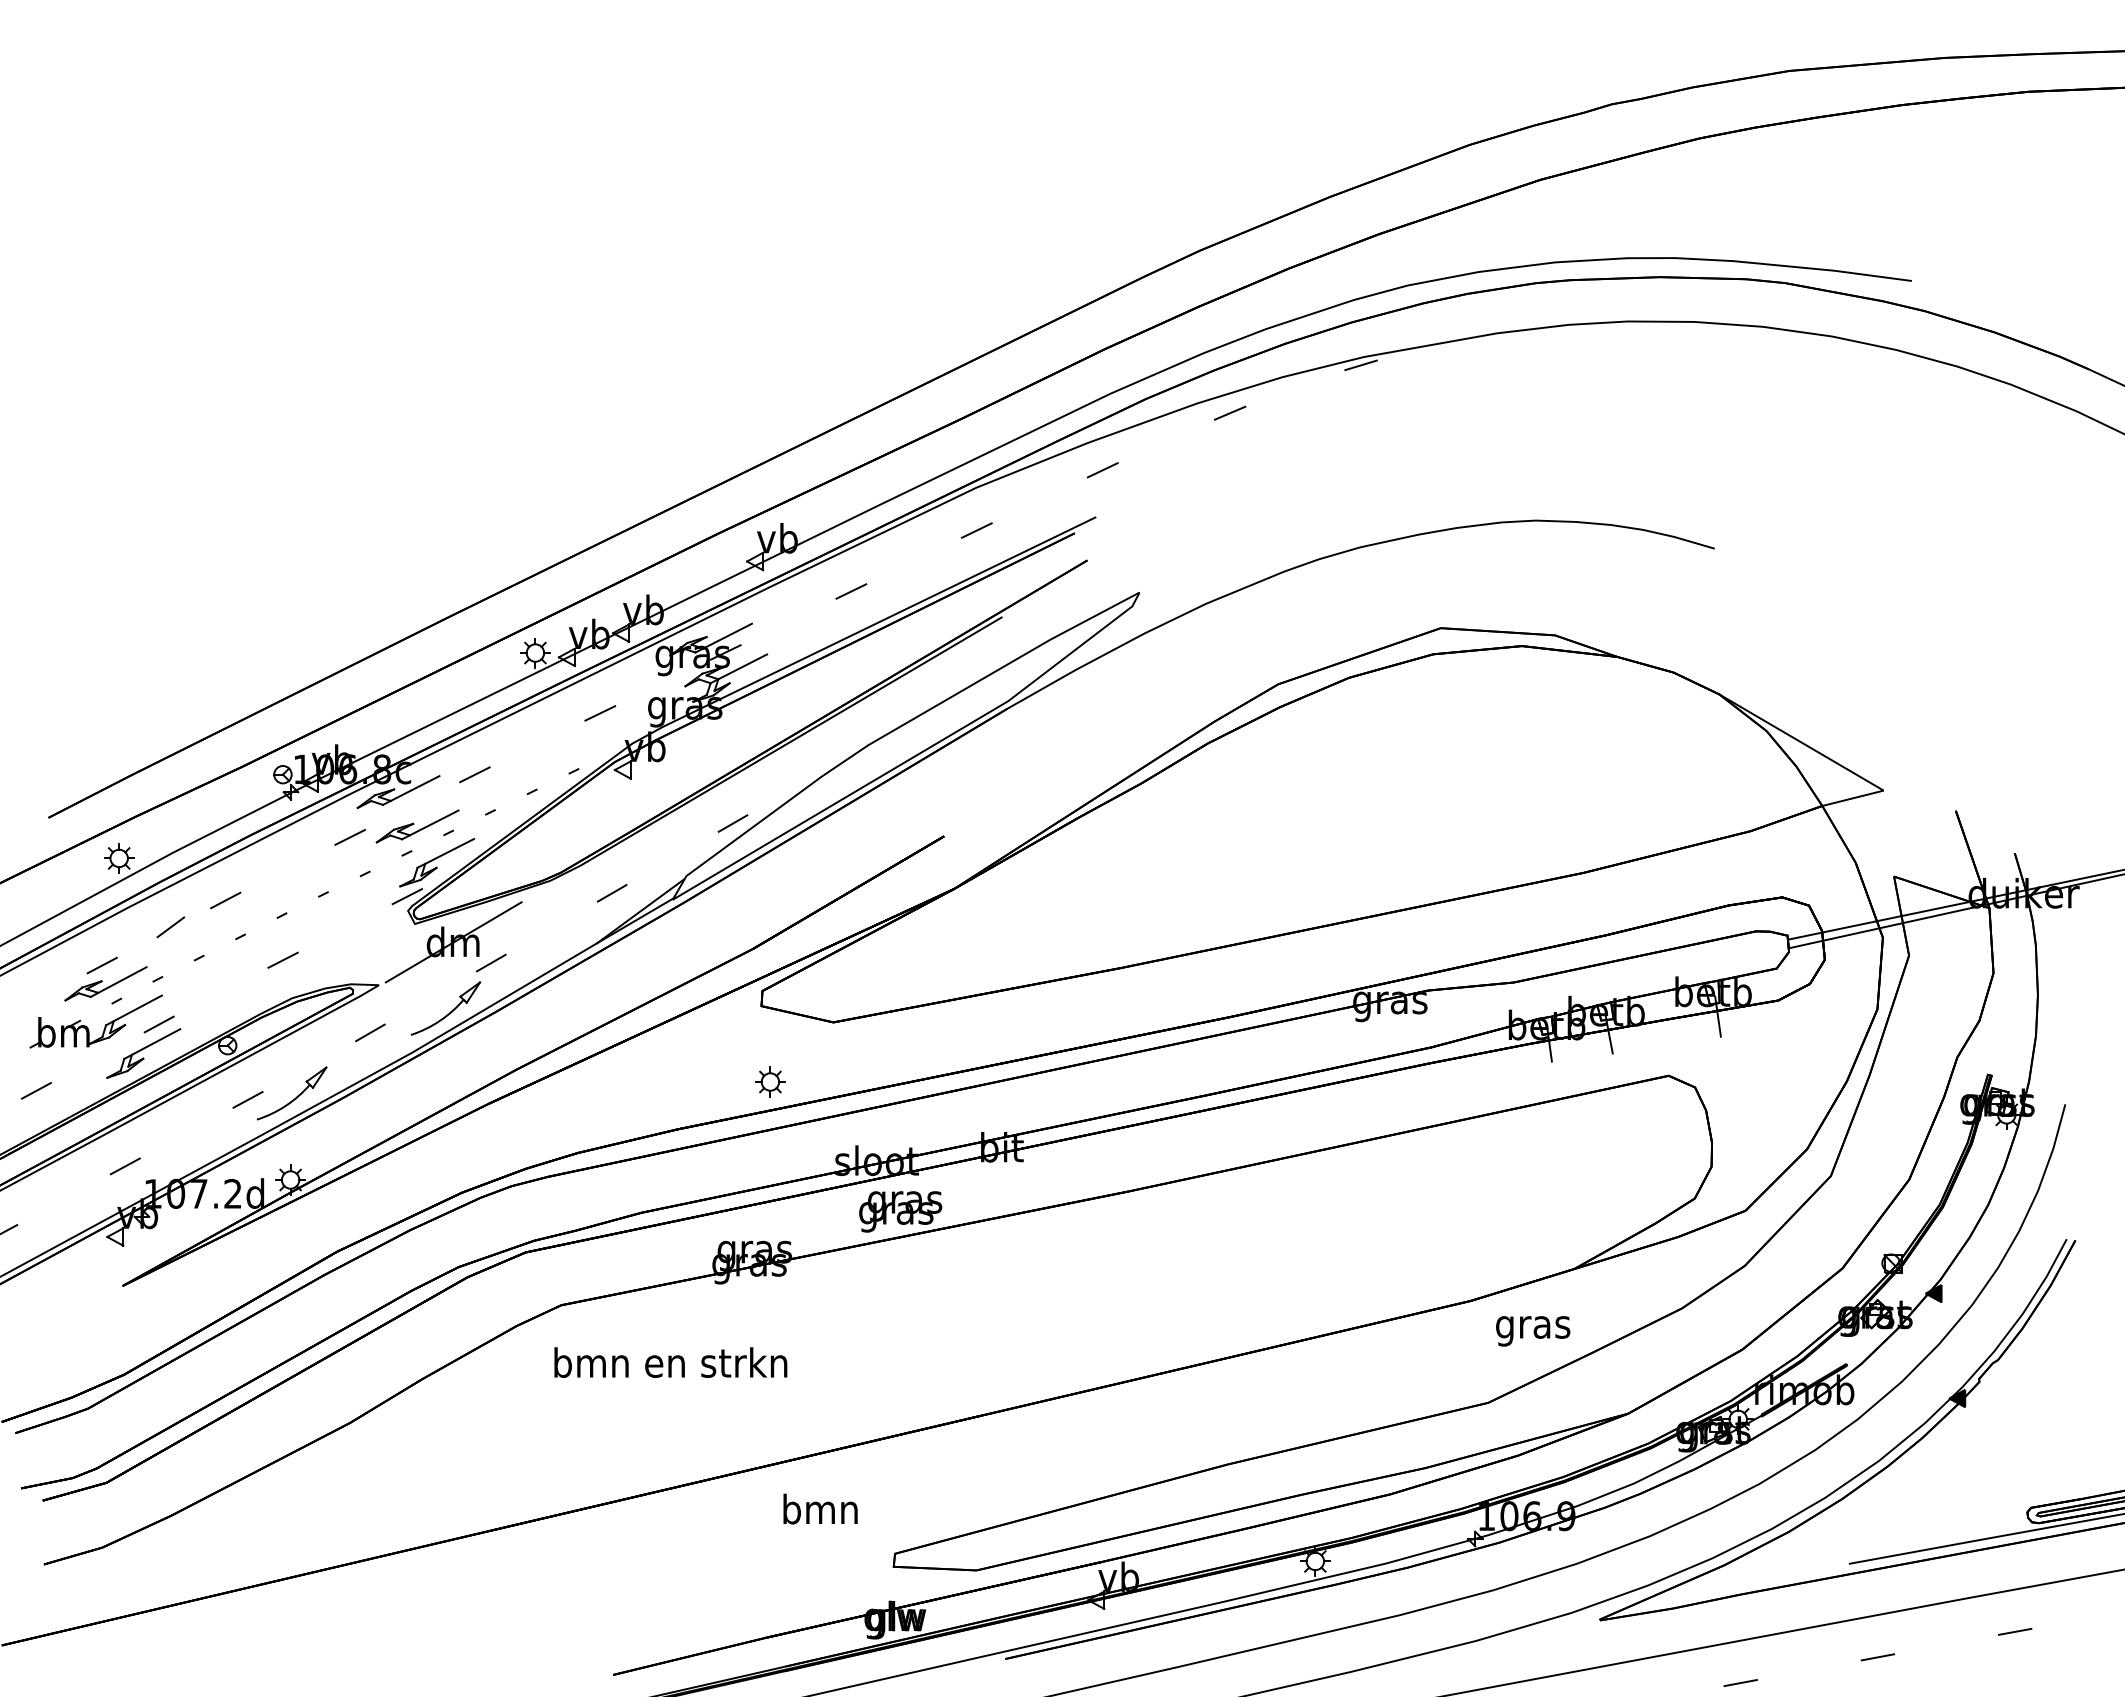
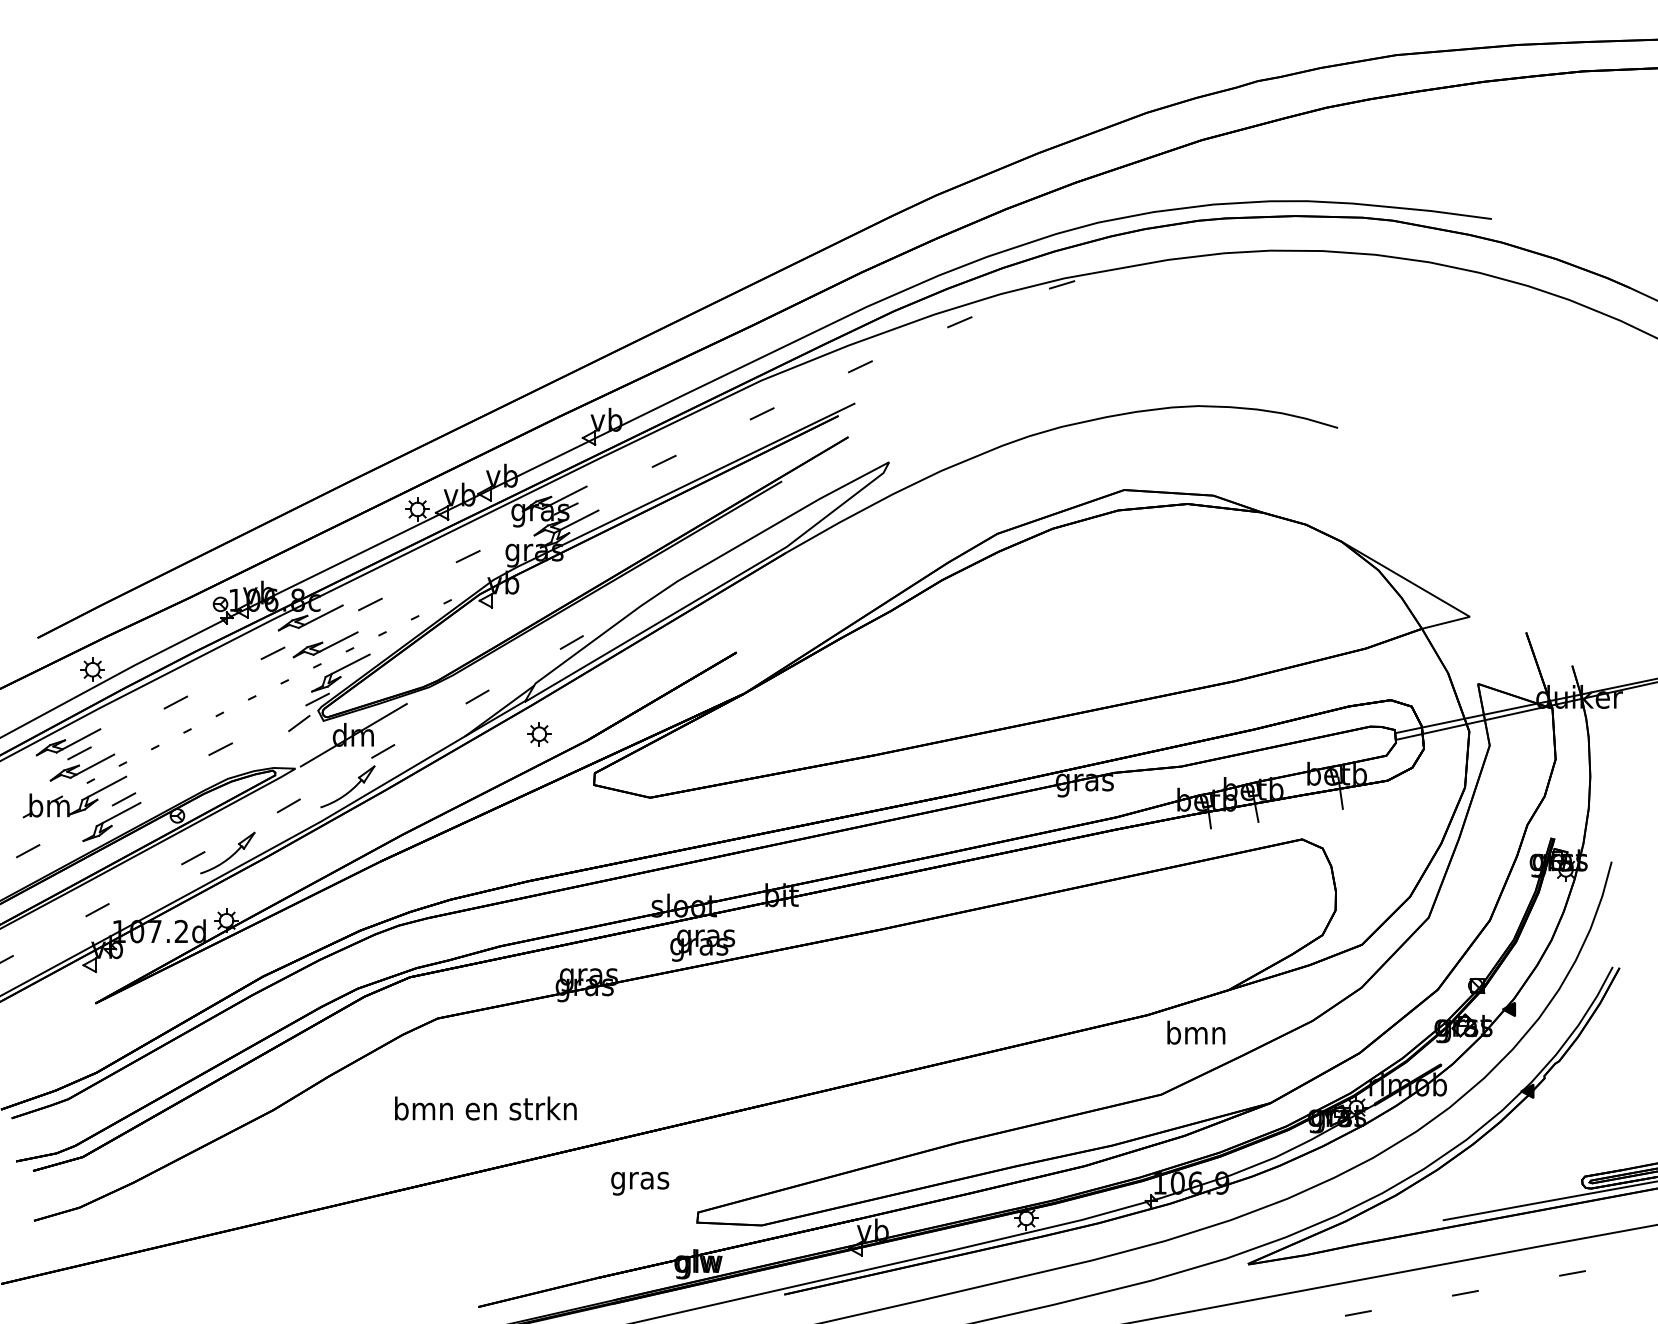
line: (170, 927) -> (299, 723), moved
part: (87, 951) -> (68, 742), added
part: (770, 1081) -> (539, 733), moved
text: (1533, 1327) -> (1196, 1035), gras -> bmn
text: (670, 1362) -> (485, 1108), moved
text: (820, 1512) -> (640, 1180), bmn -> gras

